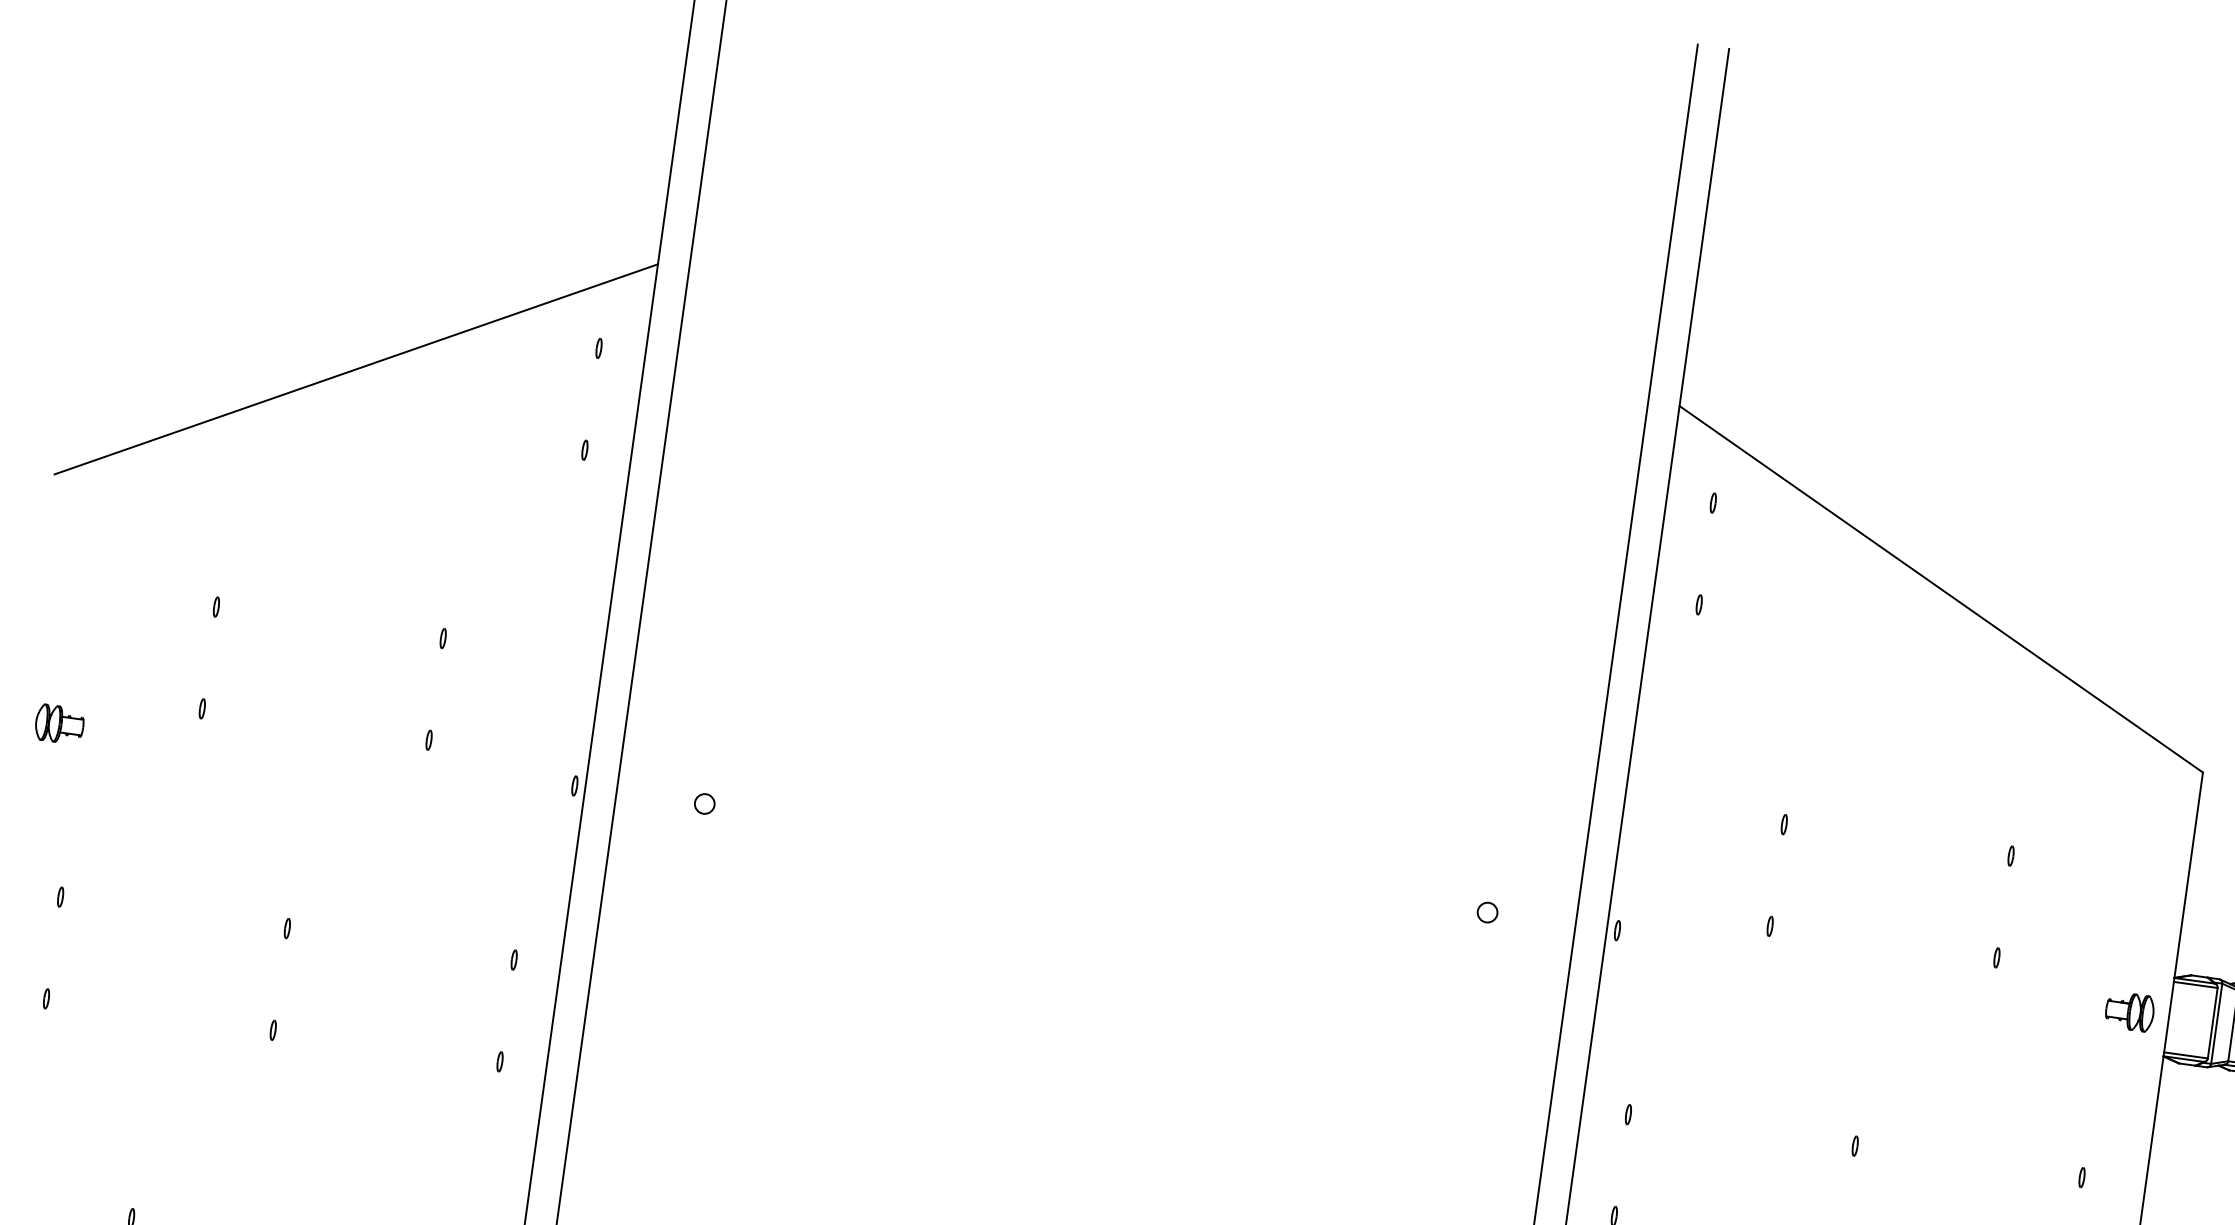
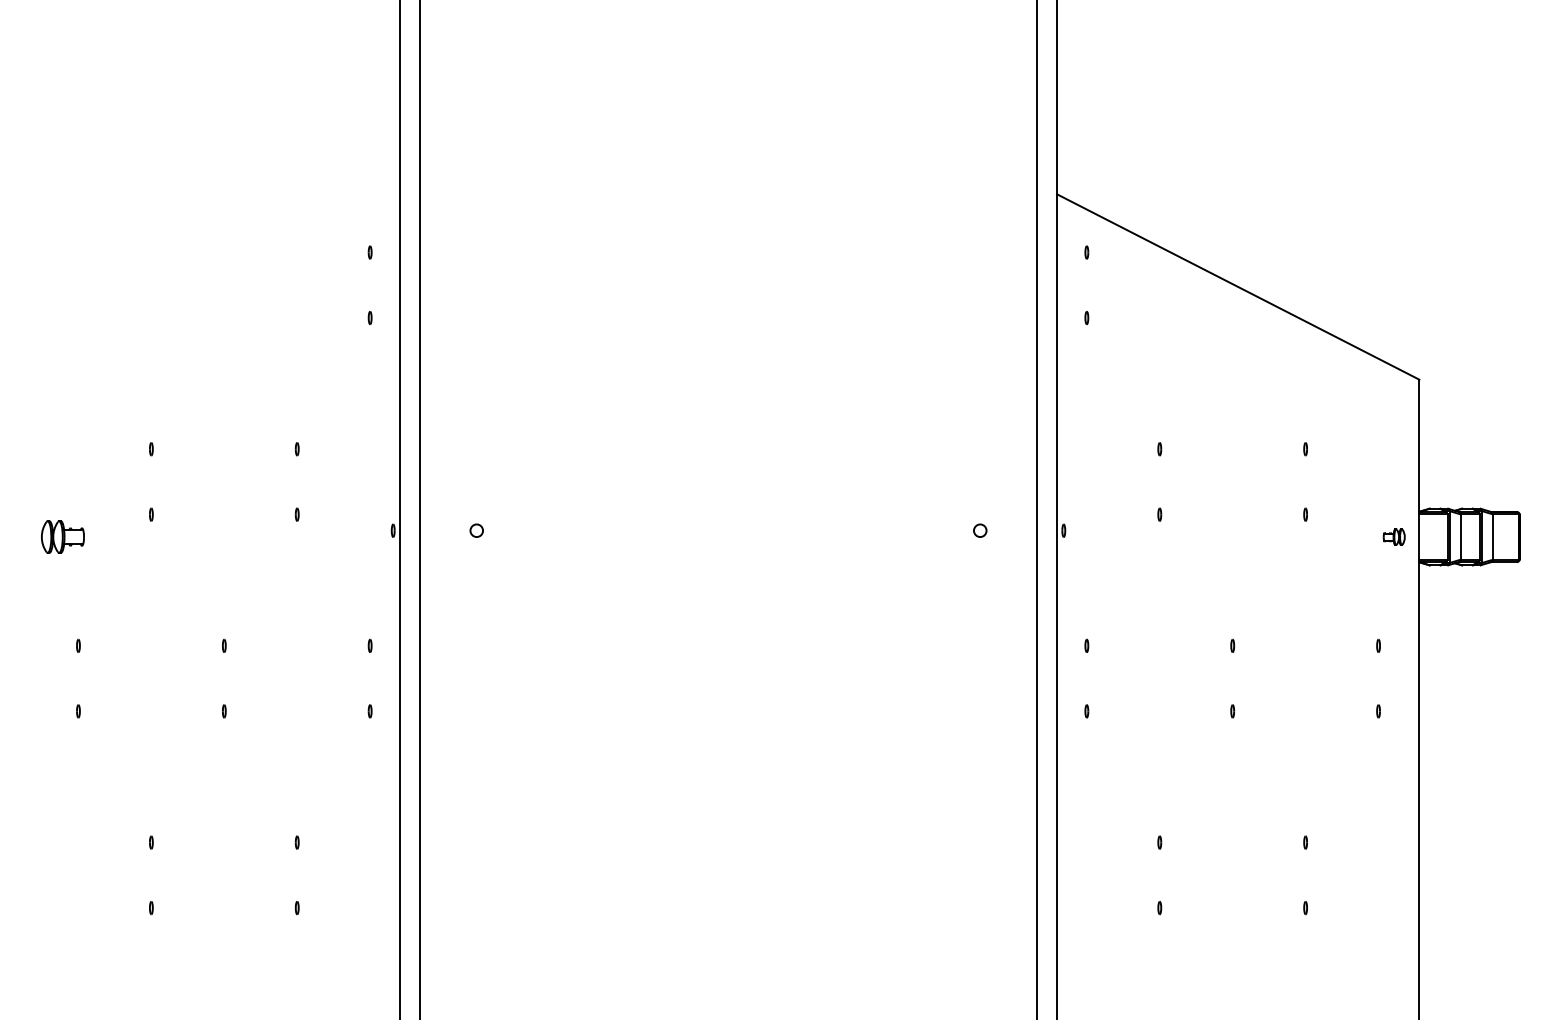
line: (355, 368) -> (218, 286), removed
part: (59, 723) -> (62, 536), size x1.4
part: (2130, 1012) -> (1394, 537), size x0.7

